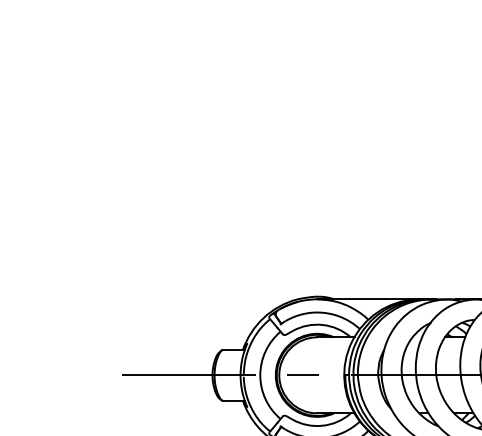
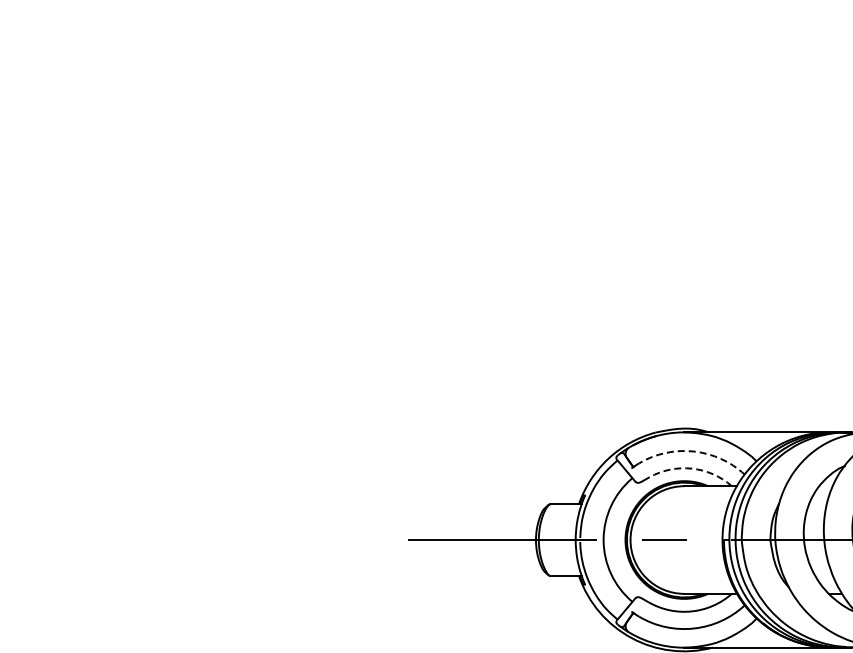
arc: (323, 312) -> (693, 451), solid -> dashed
arc: (323, 324) -> (692, 468), solid -> dashed

